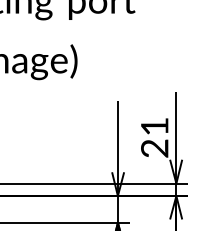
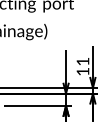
text: (153, 147) -> (82, 71), 21 -> 11

